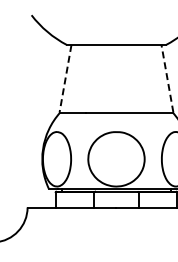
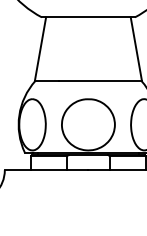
line: (167, 78) -> (136, 48), dashed -> solid
line: (65, 79) -> (40, 49), dashed -> solid

